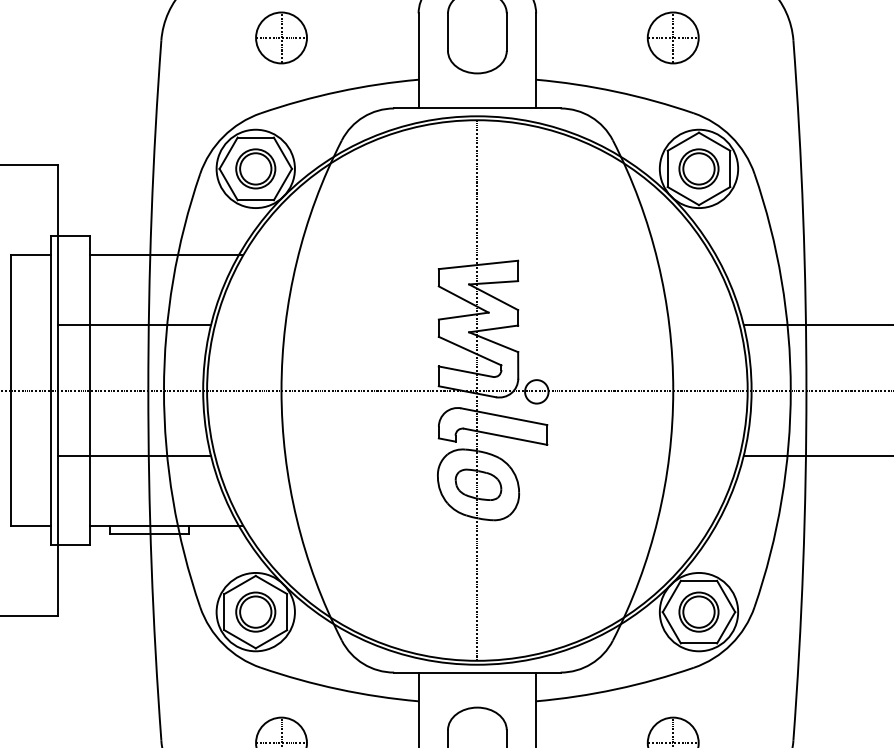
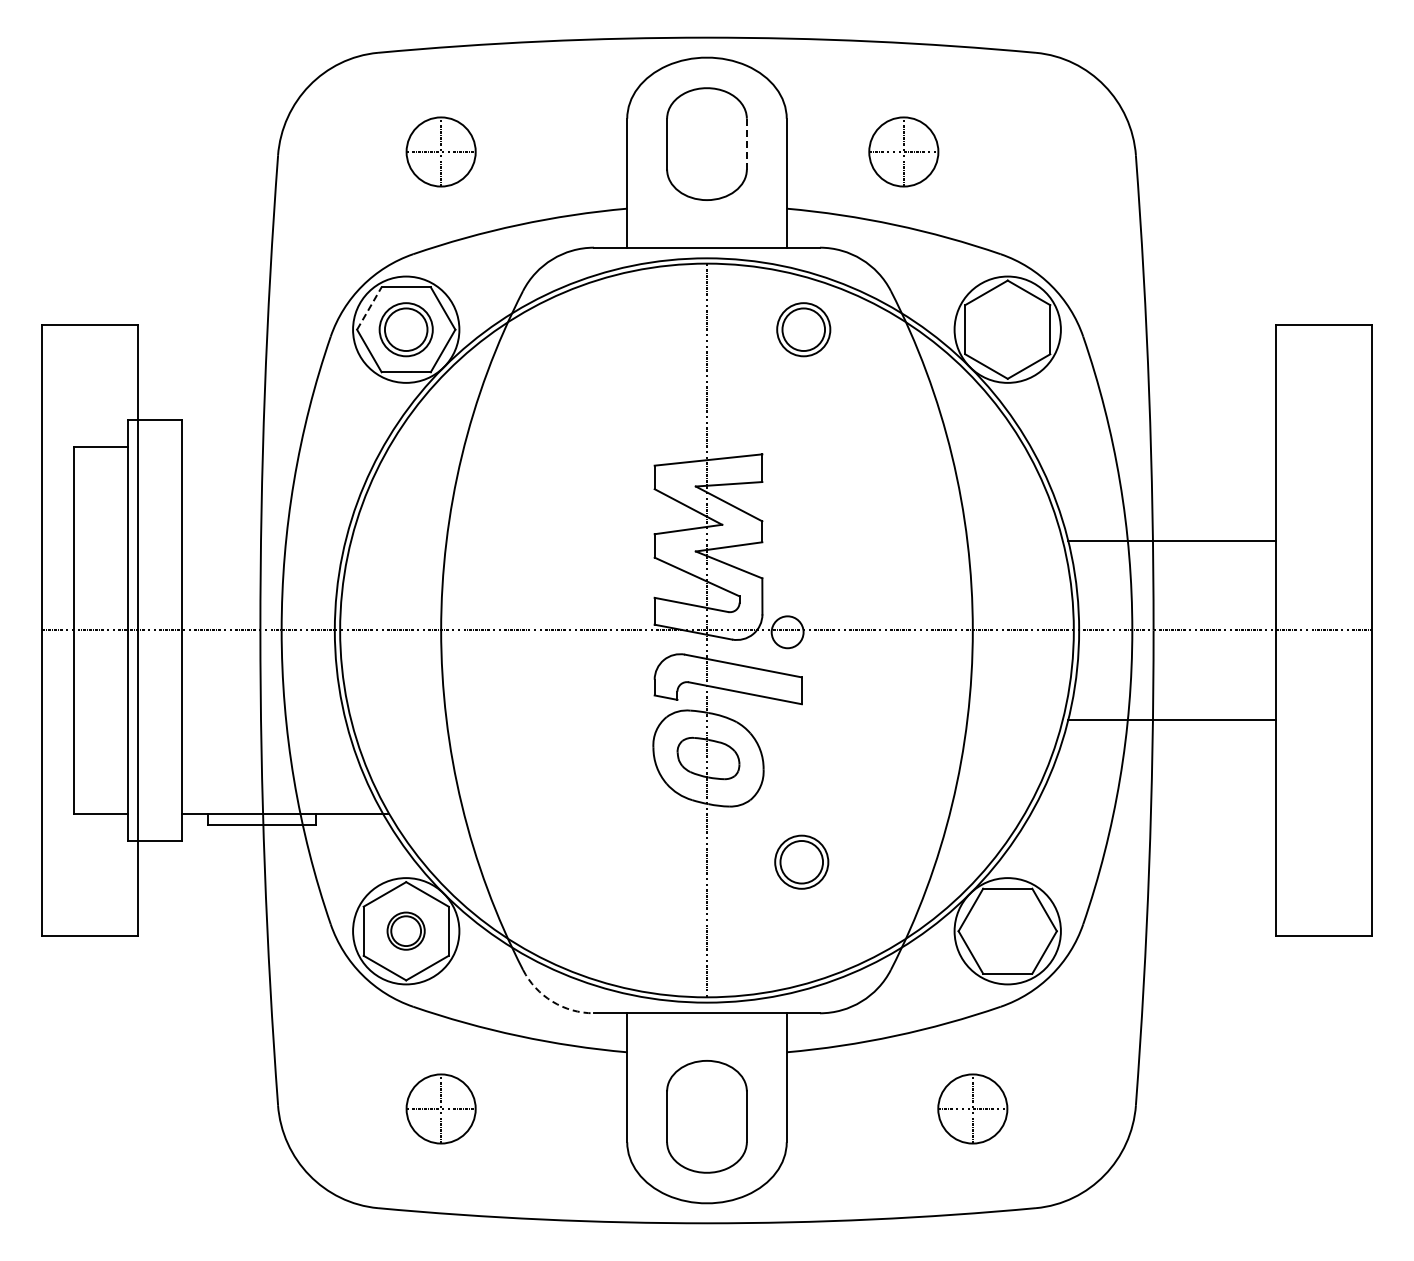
line: (506, 31) -> (746, 143), solid -> dashed
part: (673, 37) -> (903, 151), moved
line: (228, 153) -> (369, 308), solid -> dashed
part: (698, 168) -> (803, 329), moved
line: (166, 255) -> (285, 447), removed
line: (134, 324) -> (241, 541), removed
line: (134, 456) -> (241, 719), removed
part: (255, 611) -> (405, 930), size x0.7
part: (698, 611) -> (801, 861), moved
arc: (363, 663) -> (552, 1001), solid -> dashed

